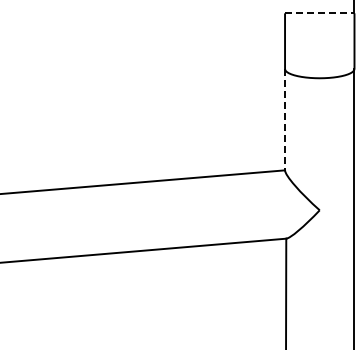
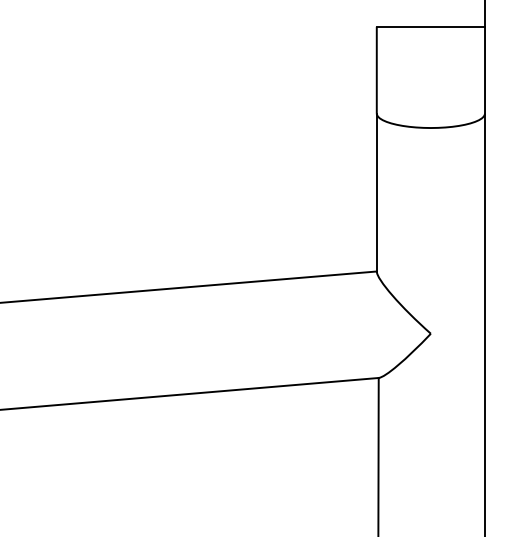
line: (319, 13) -> (430, 27), dashed -> solid
line: (285, 119) -> (377, 192), dashed -> solid

